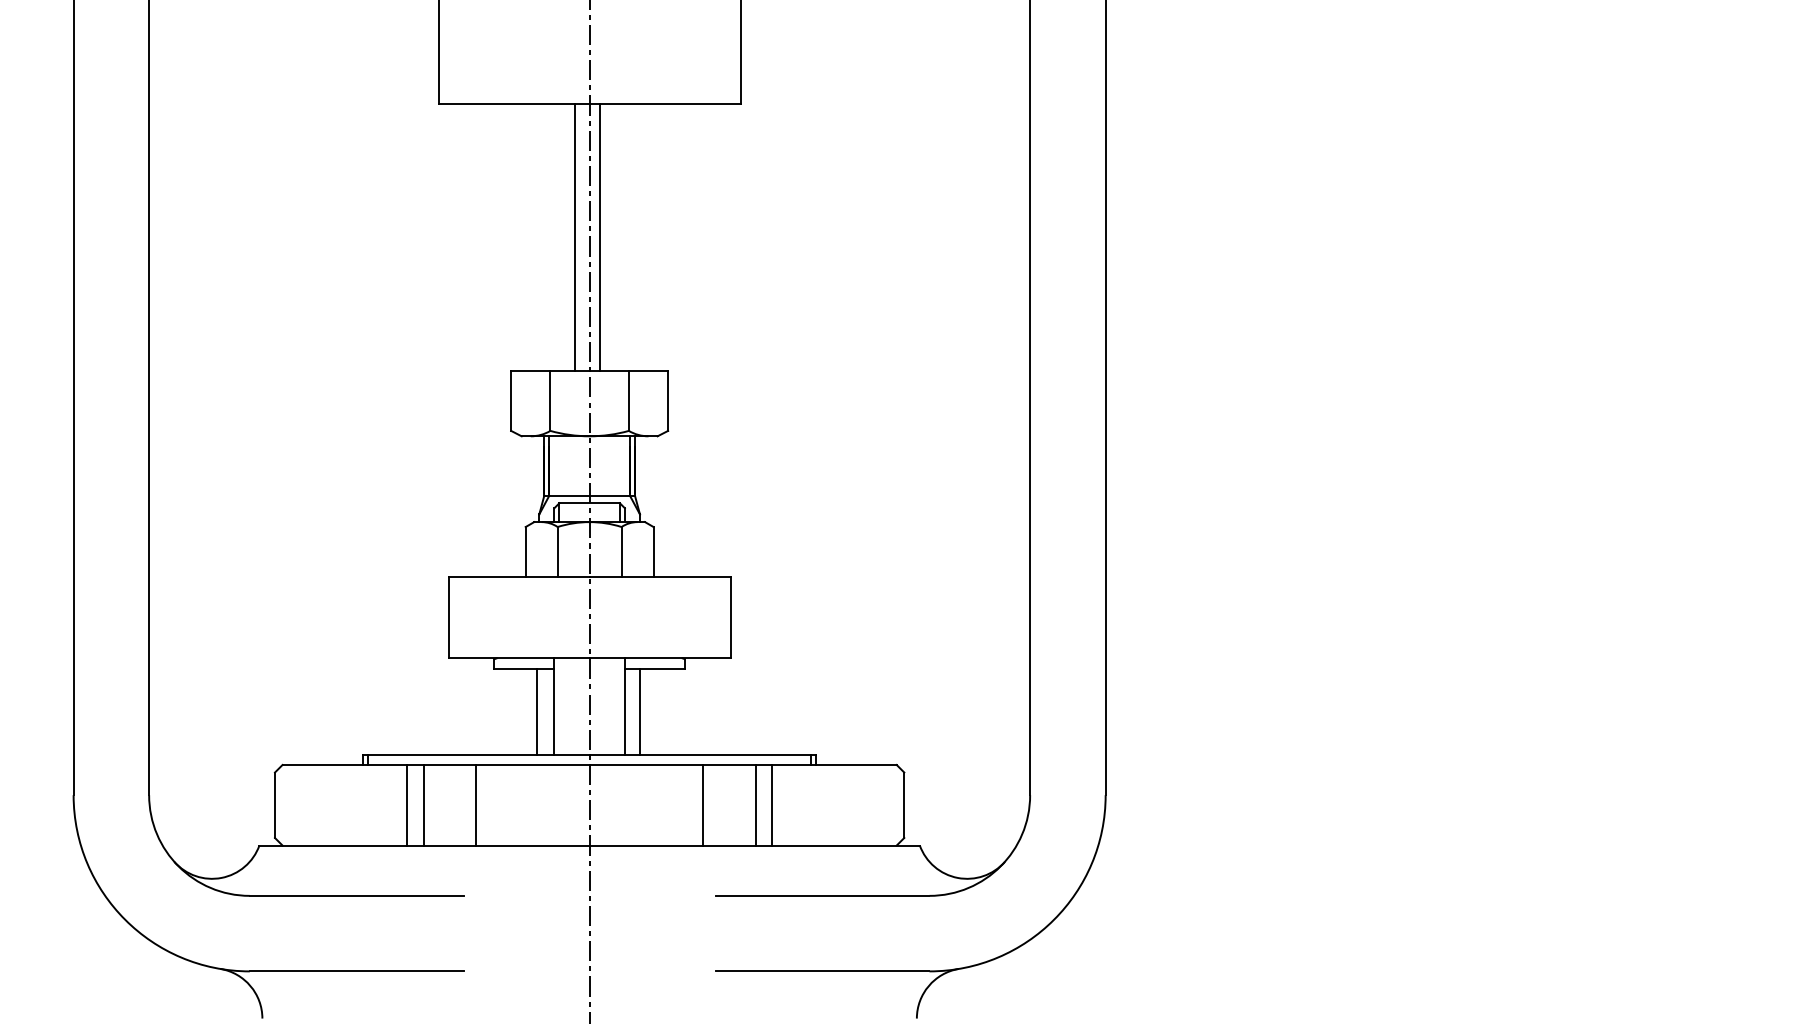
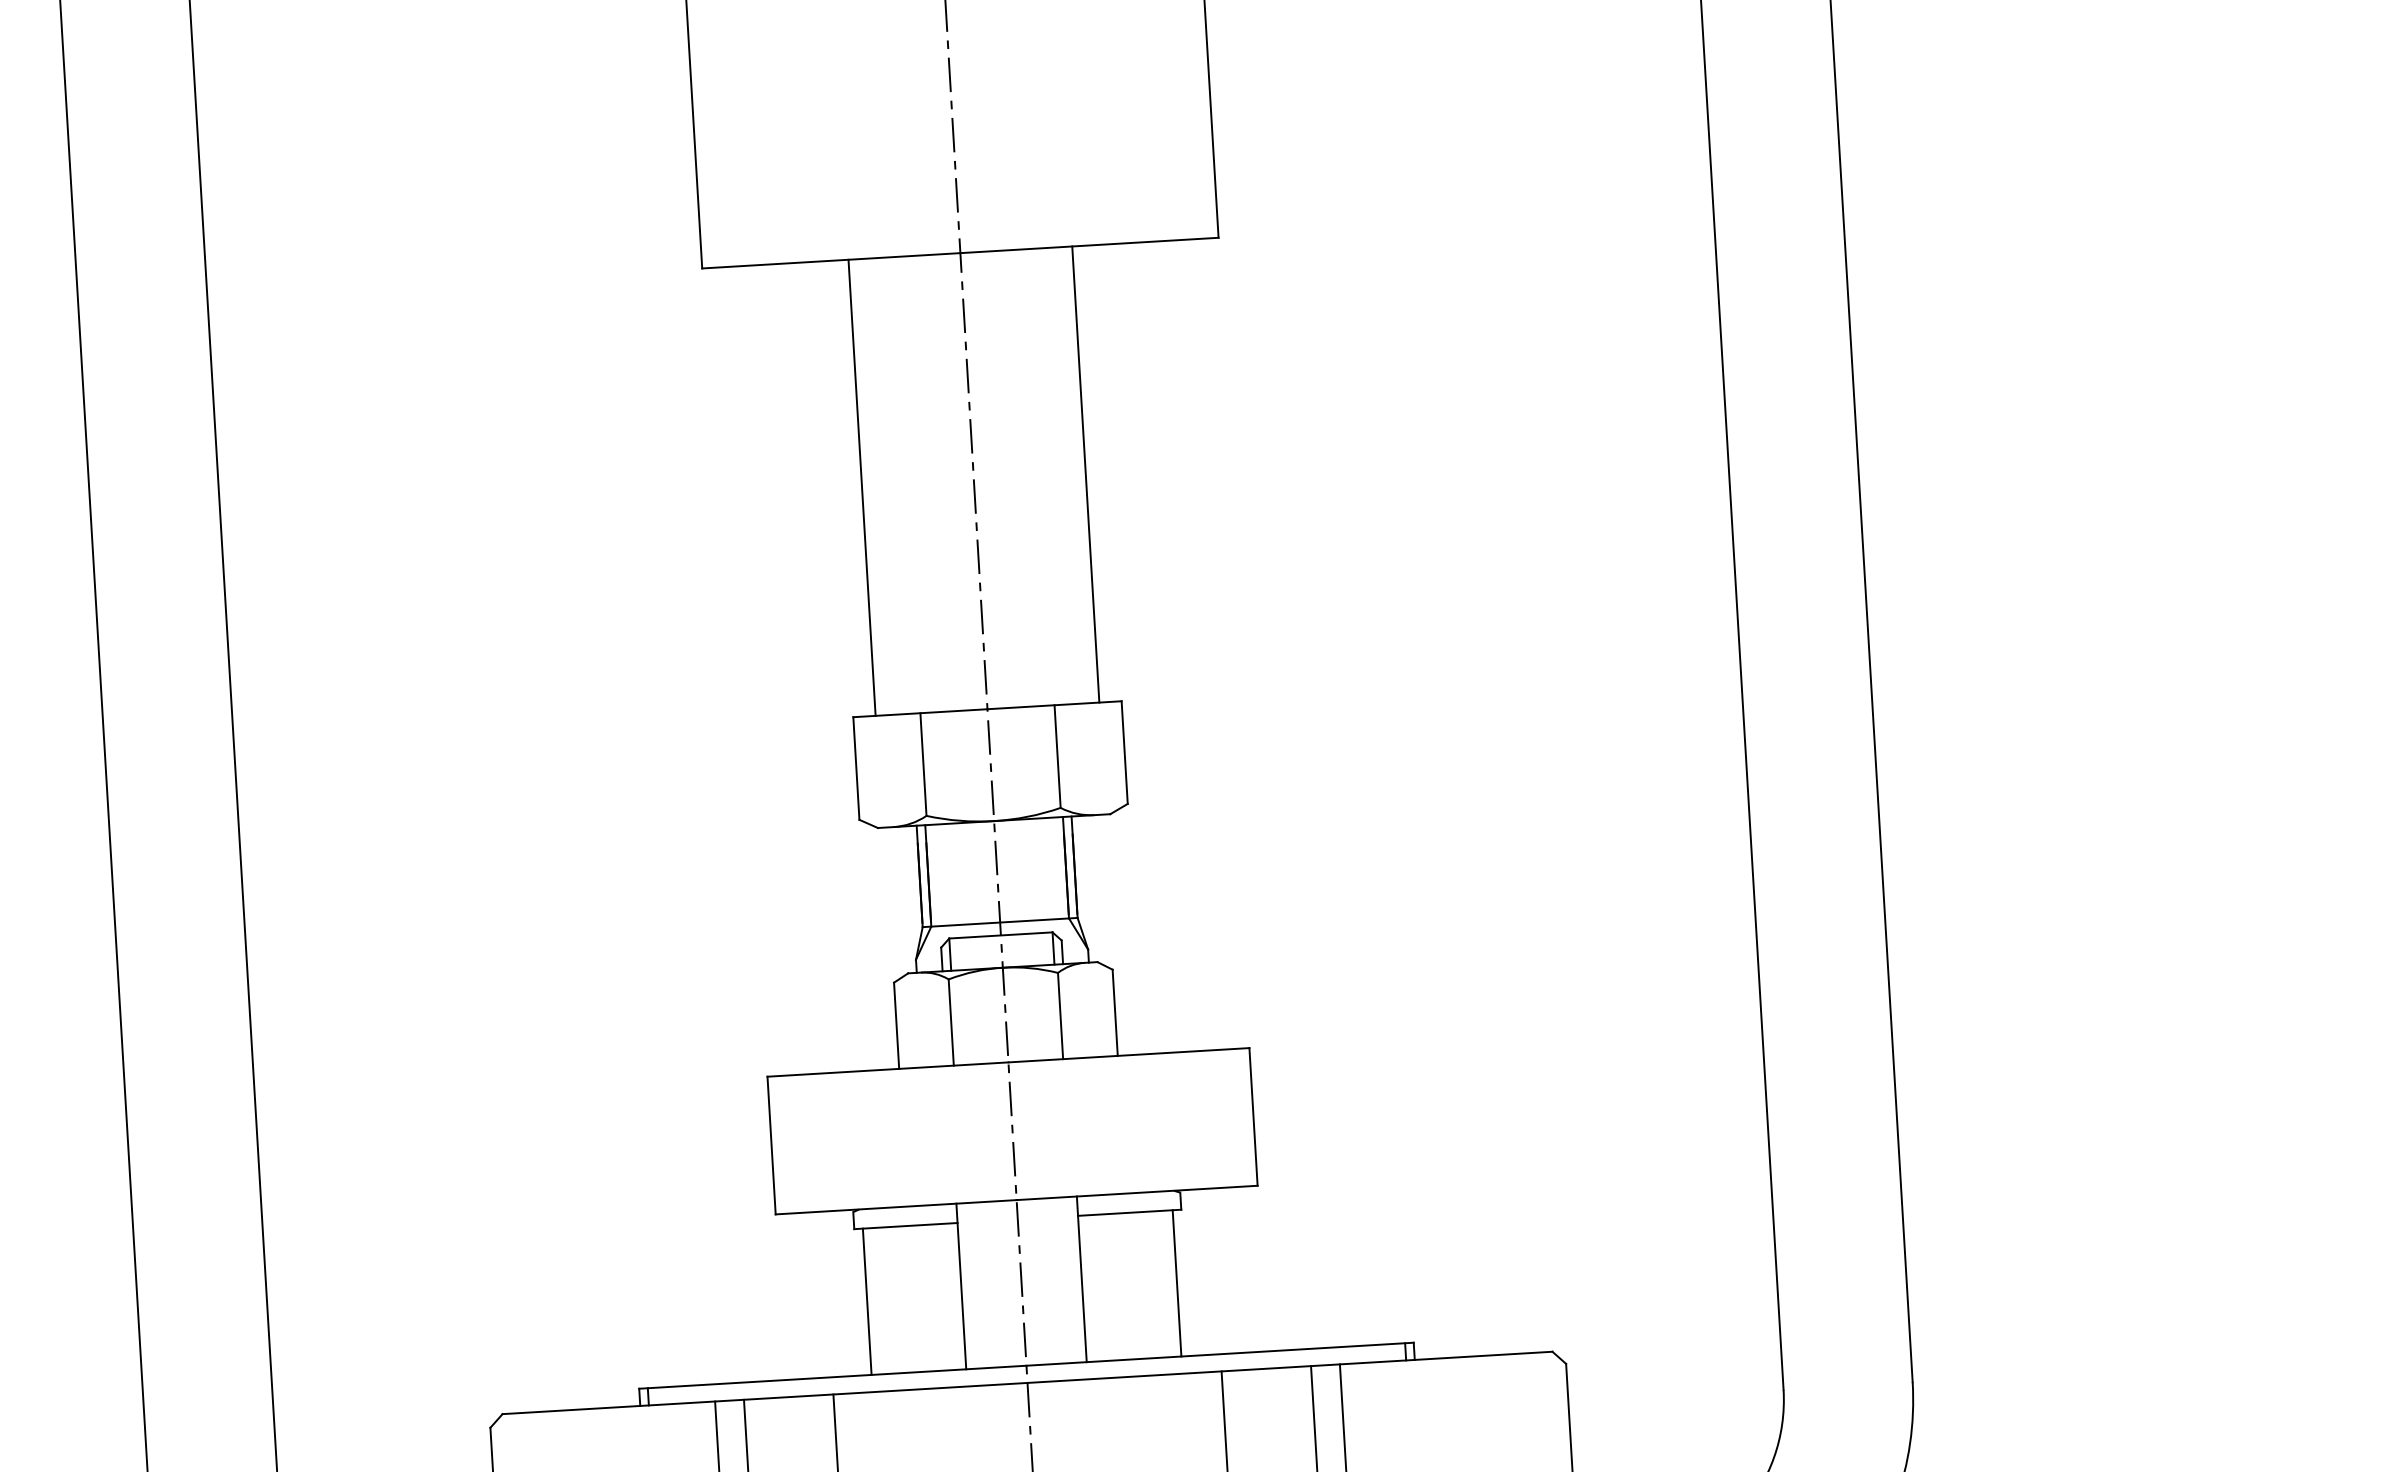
line: (575, 237) -> (862, 487), moved
line: (600, 237) -> (1086, 474), moved
line: (537, 711) -> (867, 1300), moved
line: (640, 711) -> (1177, 1282), moved

